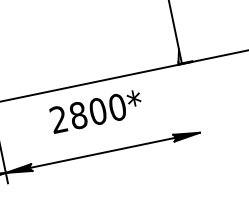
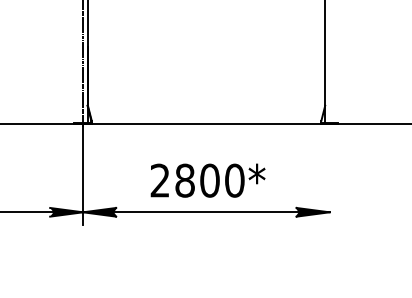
text: (96, 111) -> (207, 180), moved

